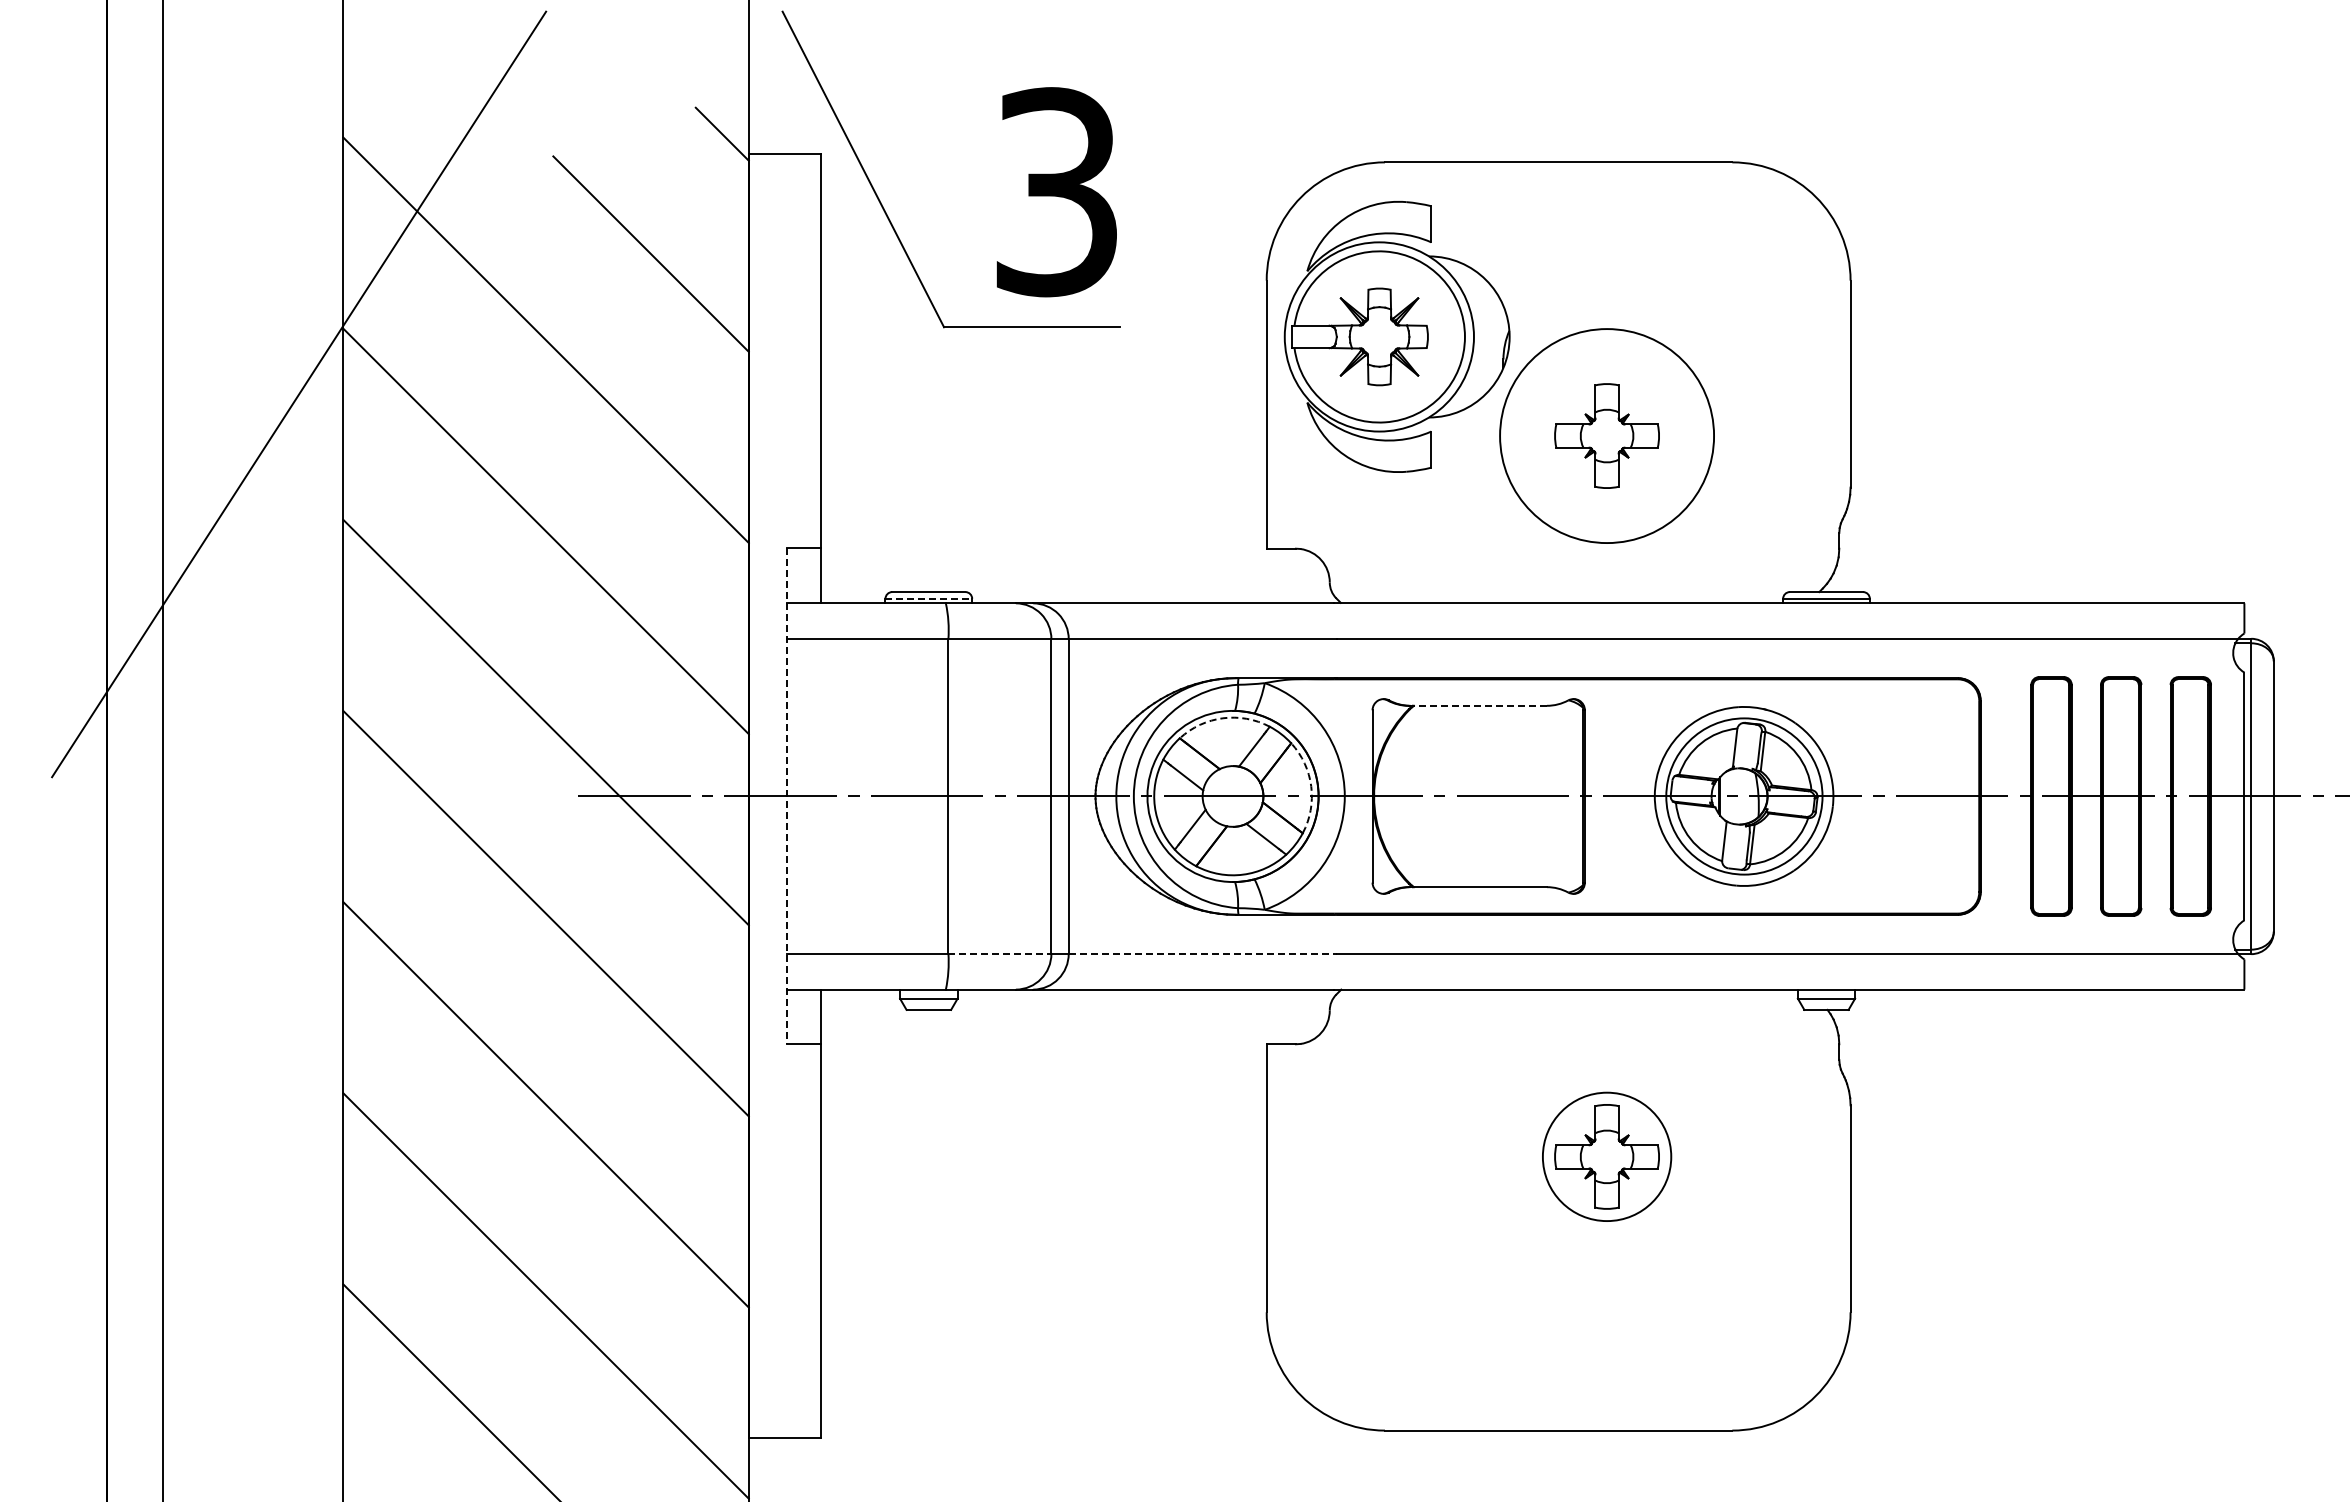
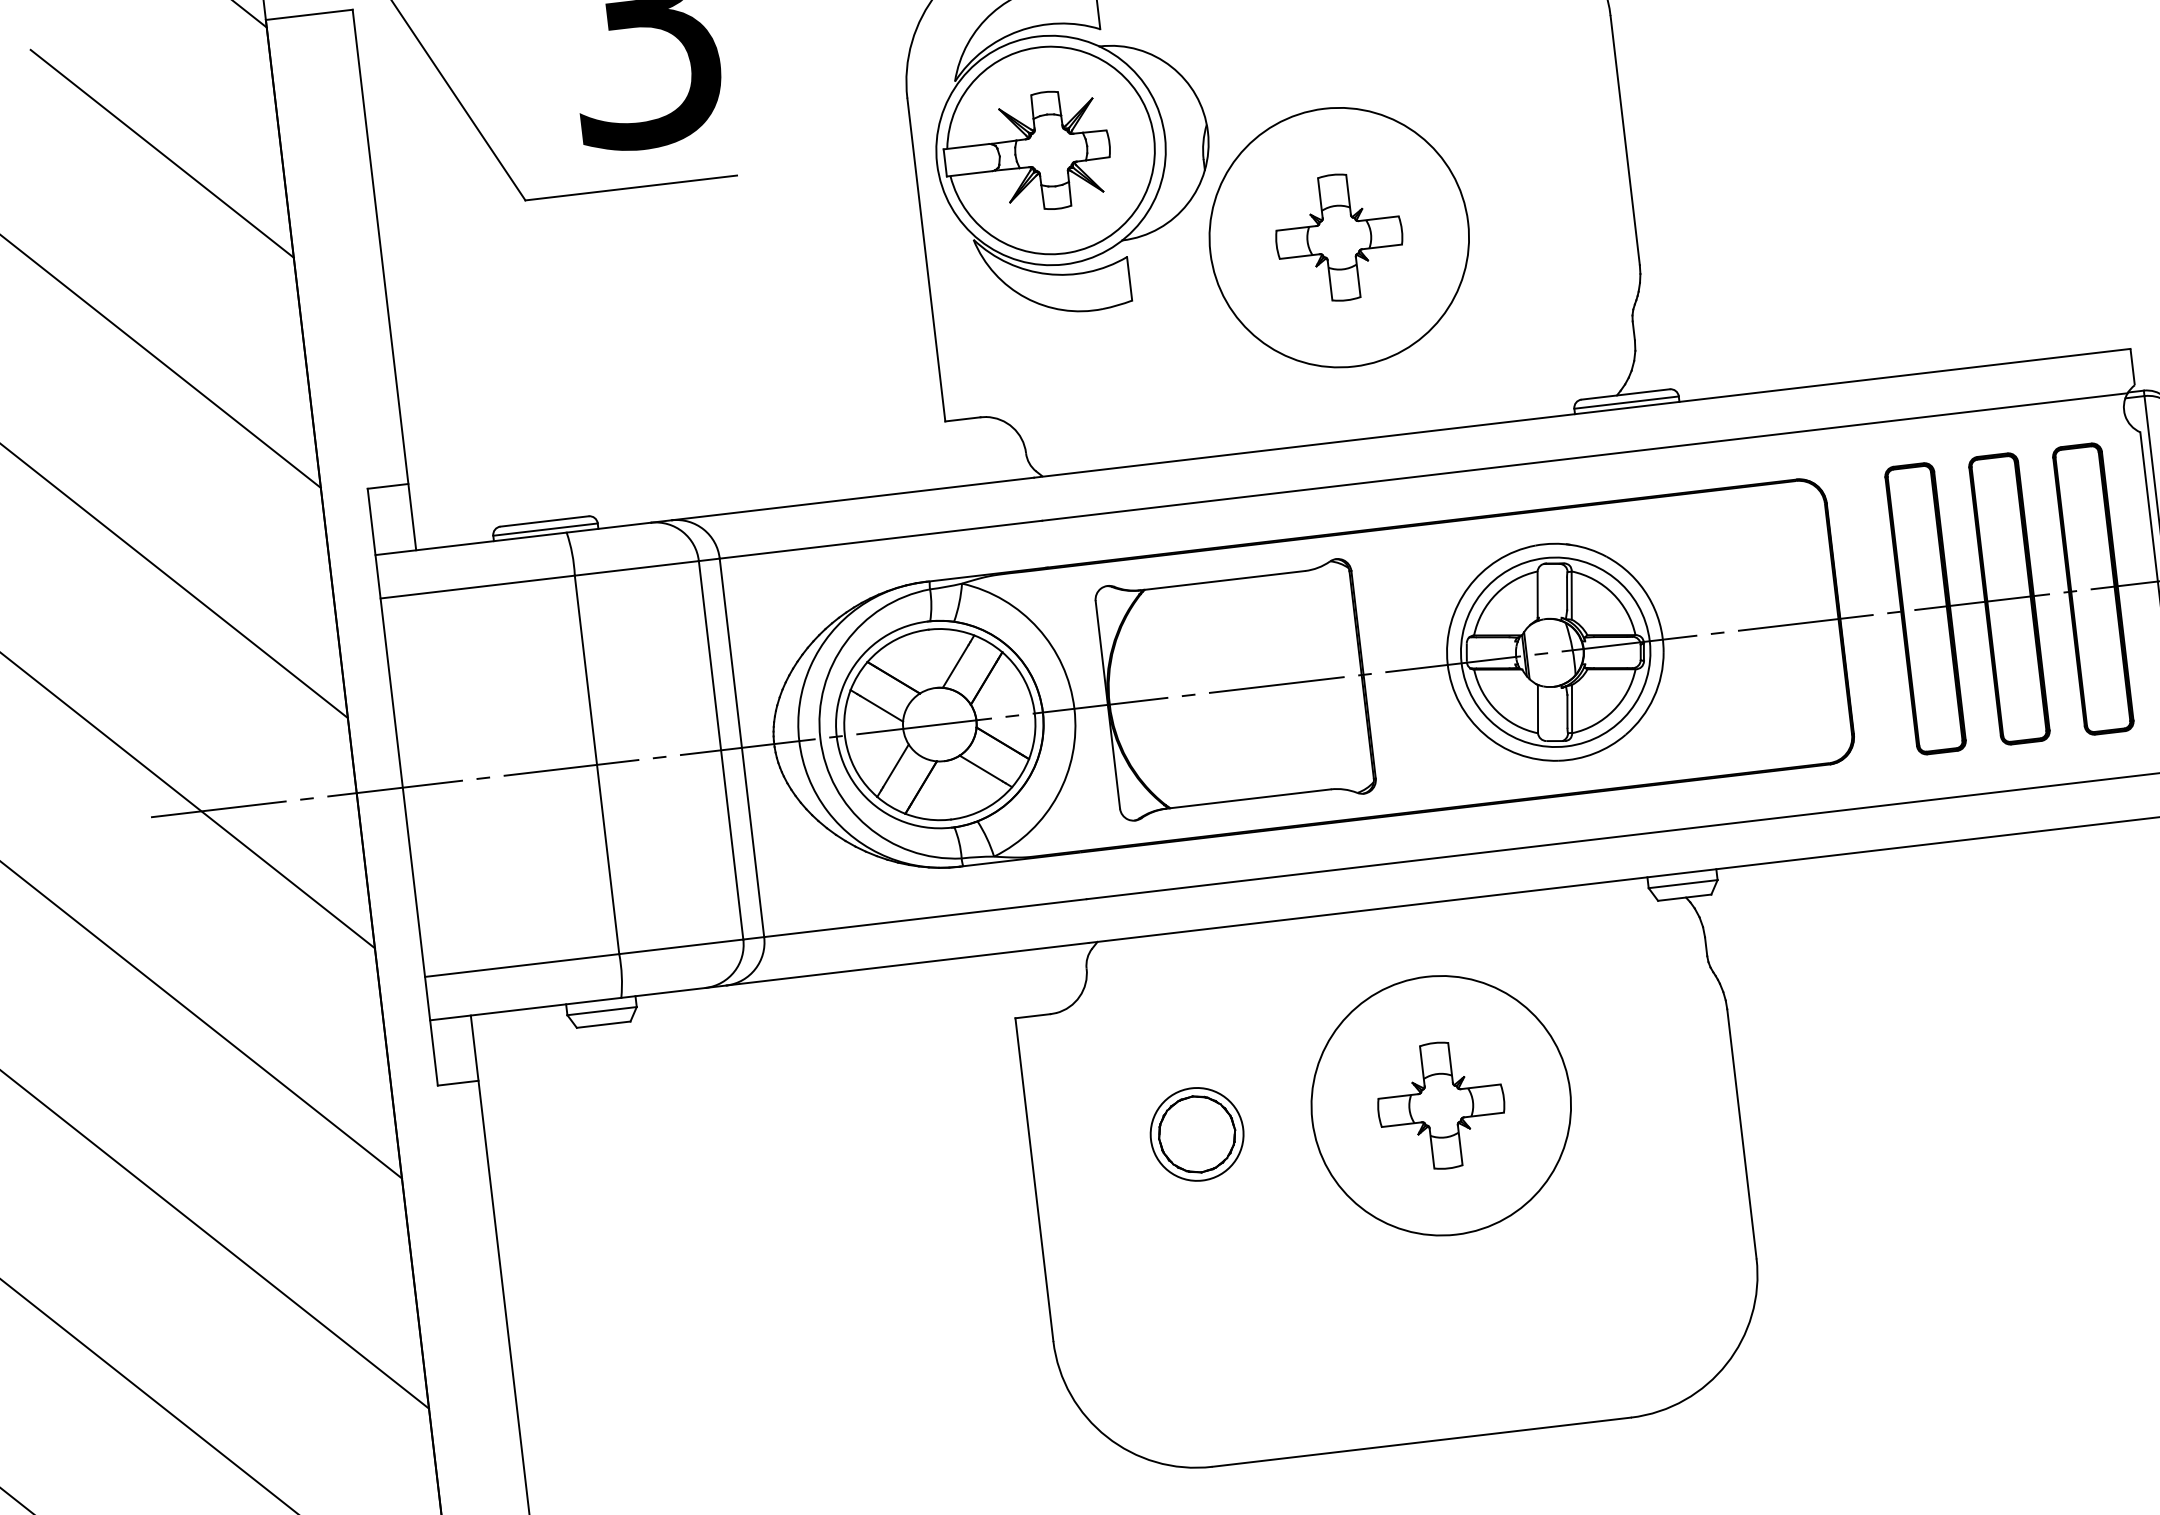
line: (929, 598) -> (546, 529), dashed -> solid
line: (1478, 705) -> (1222, 580), dashed -> solid
arc: (1223, 718) -> (917, 632), dashed -> solid
arc: (1311, 786) -> (1032, 701), dashed -> solid
line: (787, 796) -> (403, 787), dashed -> solid
line: (999, 953) -> (680, 946), dashed -> solid
line: (1202, 953) -> (925, 918), dashed -> solid
part: (1404, 1156) -> (1197, 1133), added
circle: (1607, 1156) -> (1441, 1105), size x1.67

